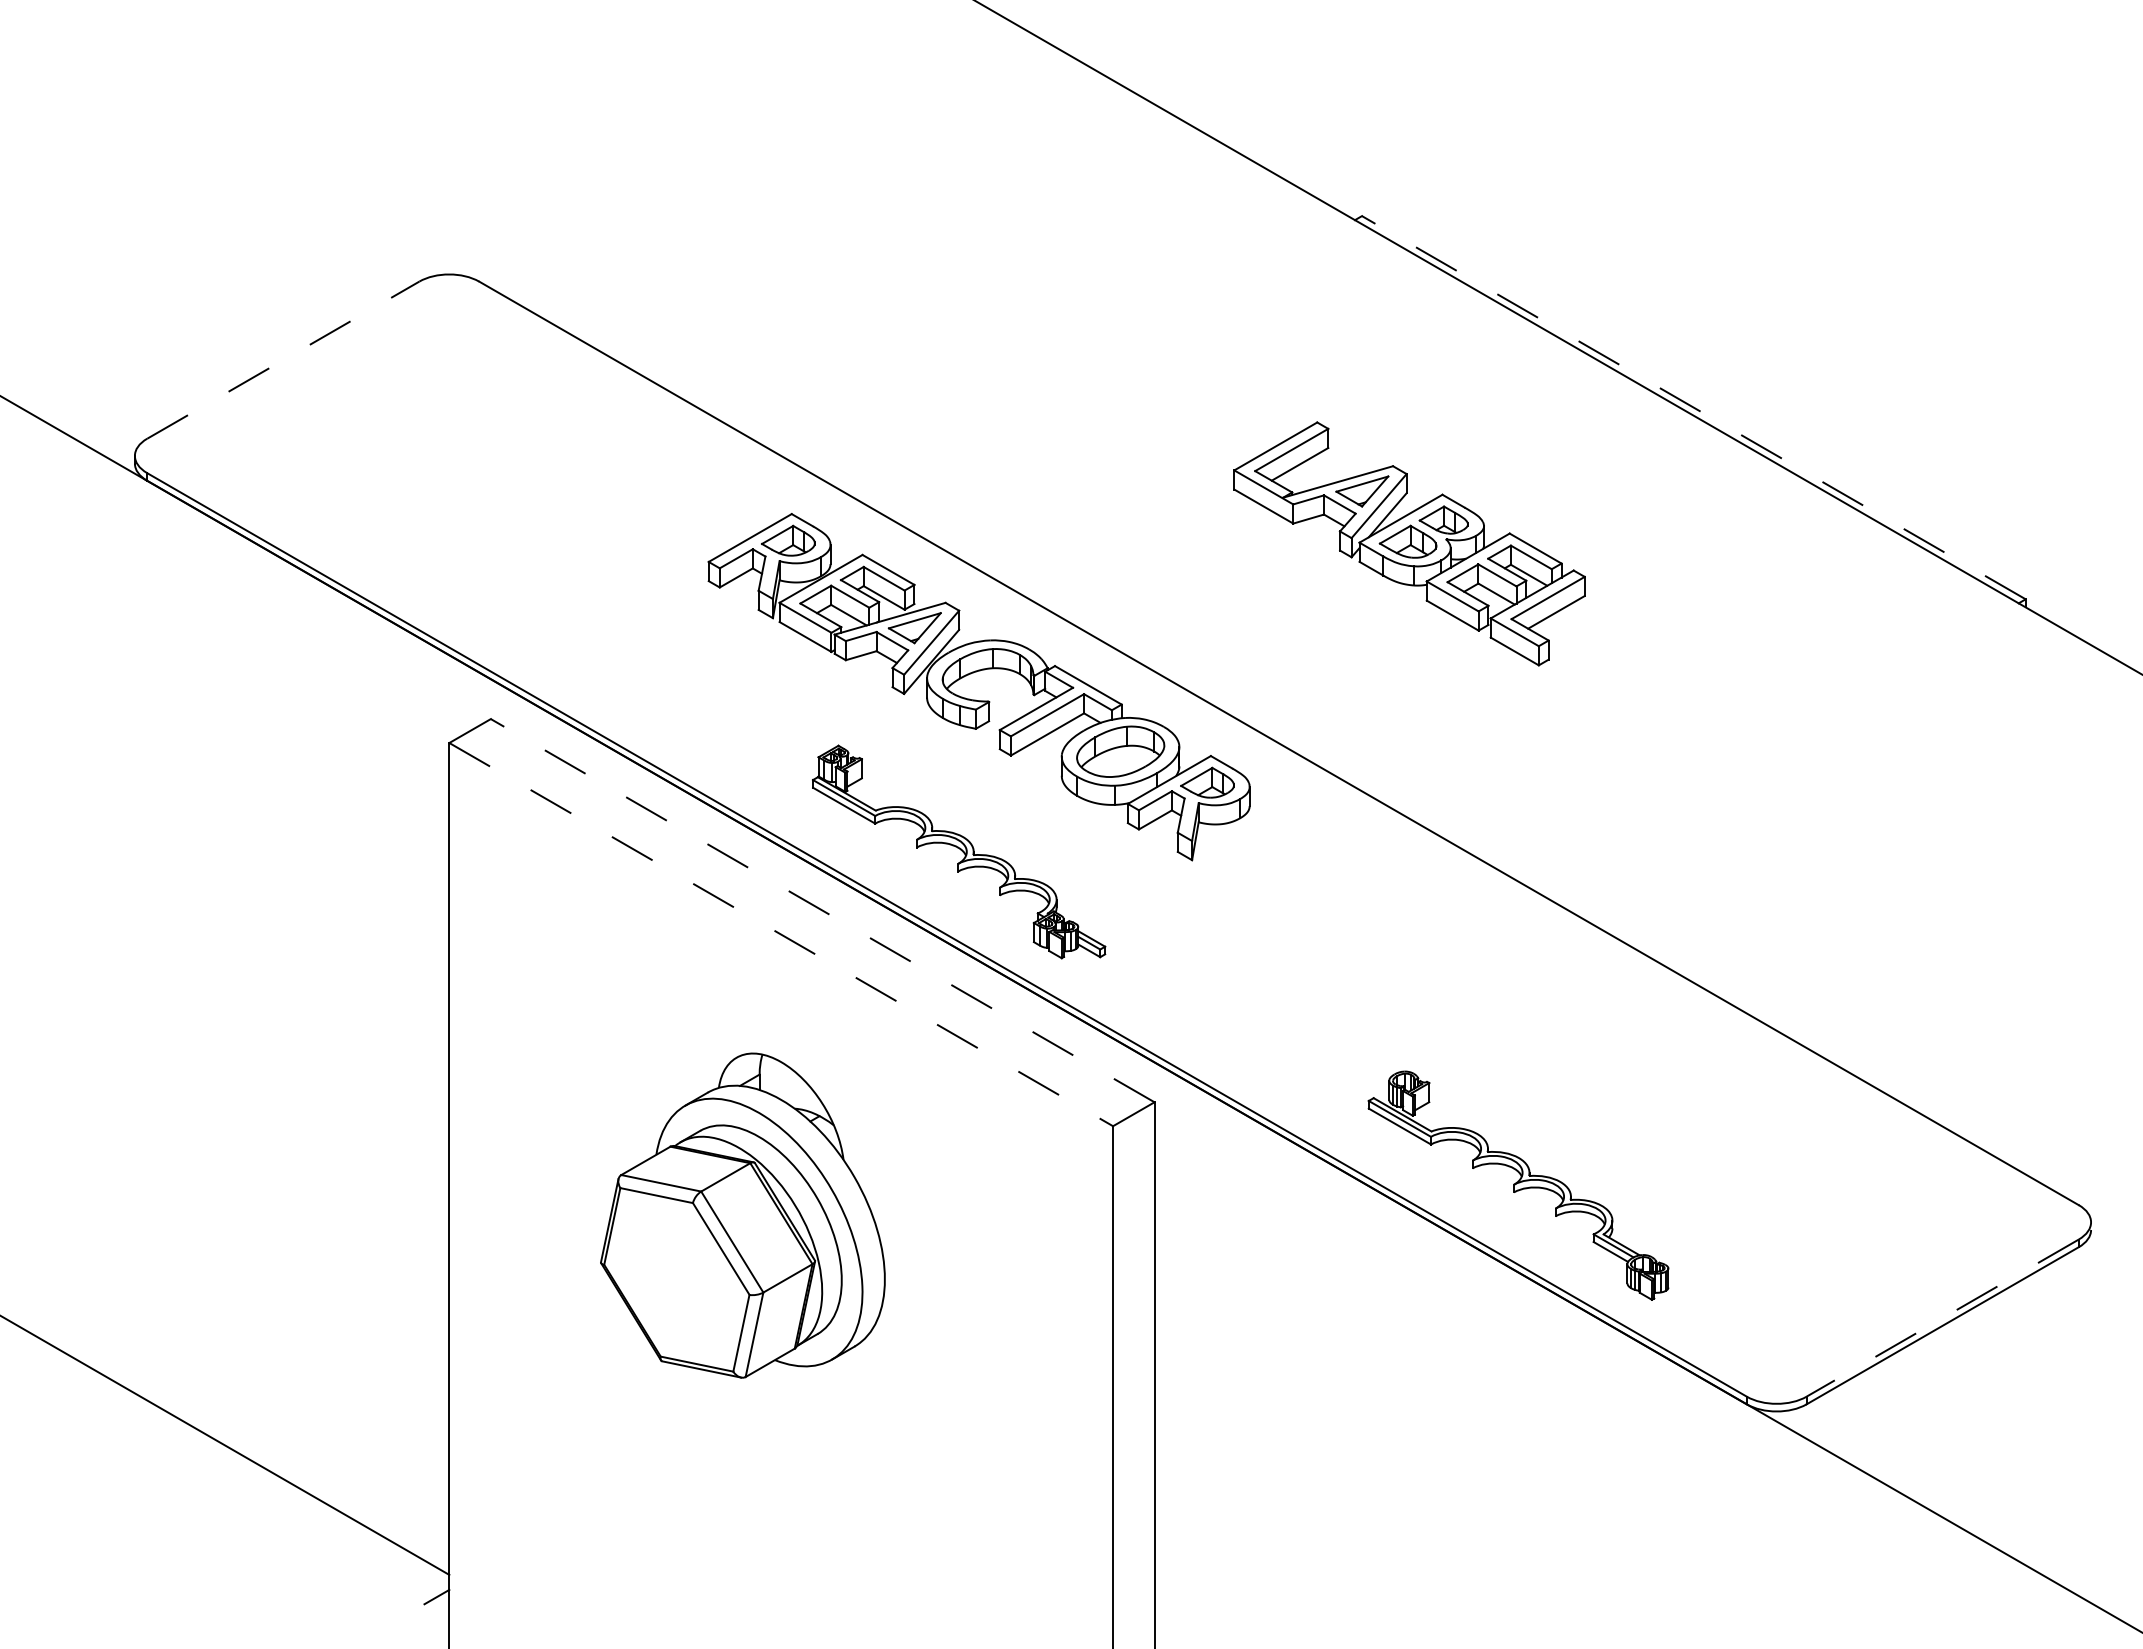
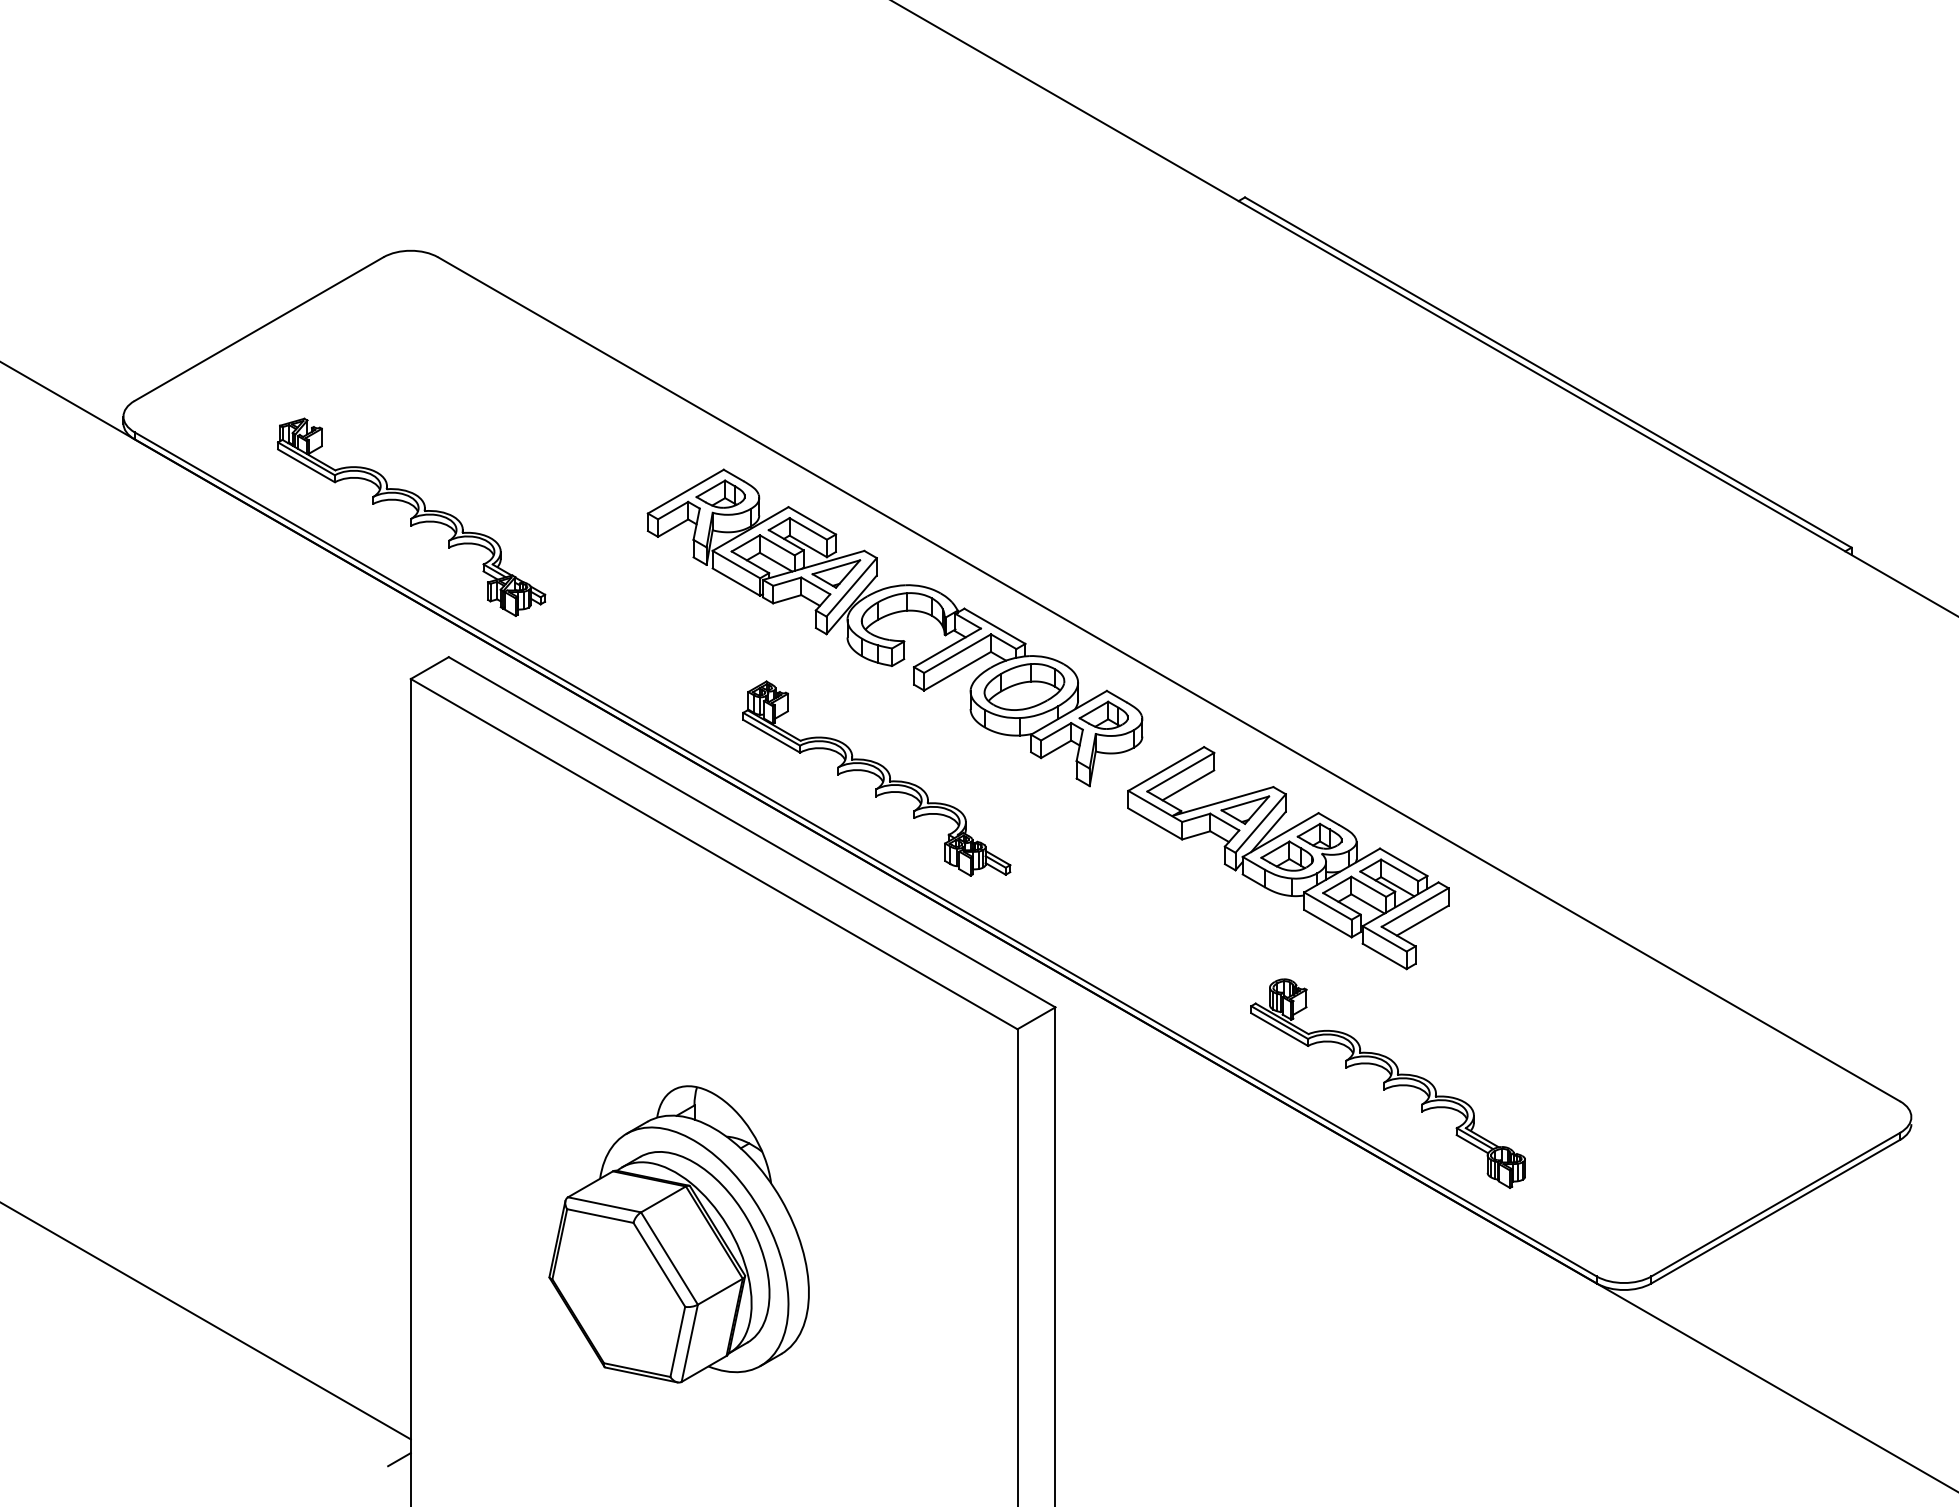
line: (283, 359) -> (259, 328), dashed -> solid
line: (1693, 407) -> (1548, 372), dashed -> solid
part: (1409, 543) -> (1288, 857), moved
part: (450, 565) -> (411, 516), added
line: (822, 910) -> (751, 832), dashed -> solid
line: (781, 934) -> (714, 854), dashed -> solid
part: (742, 1215) -> (678, 1234), moved
line: (1942, 1318) -> (1775, 1205), dashed -> solid

